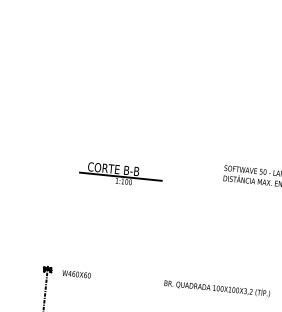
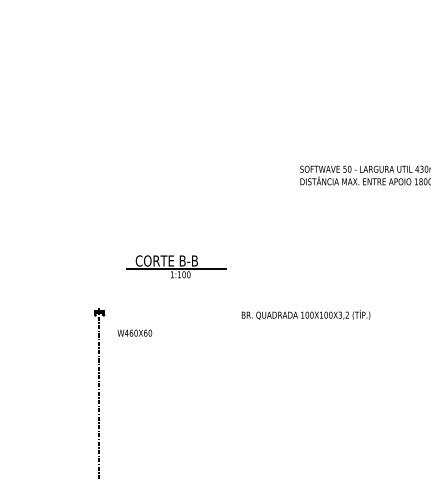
part: (121, 174) -> (176, 266), moved
text: (76, 273) -> (134, 332), moved

